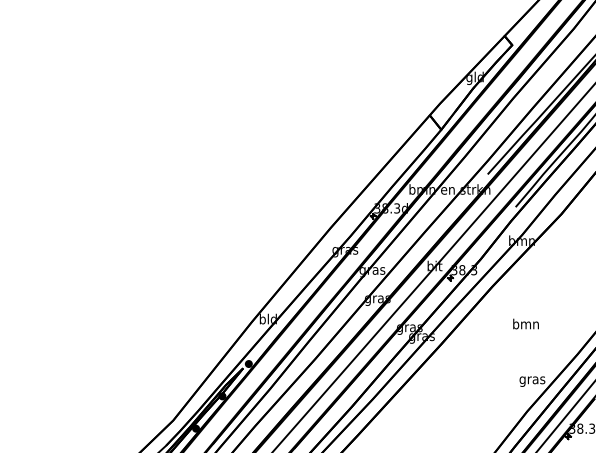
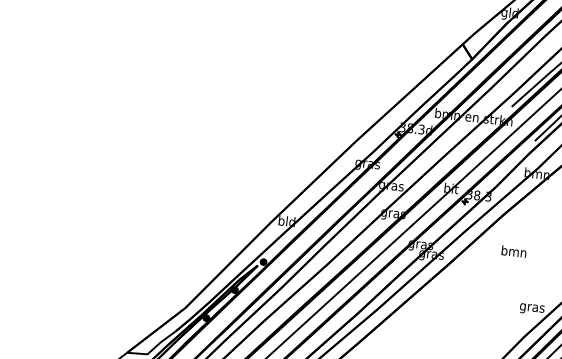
text: (525, 323) -> (513, 251), moved

